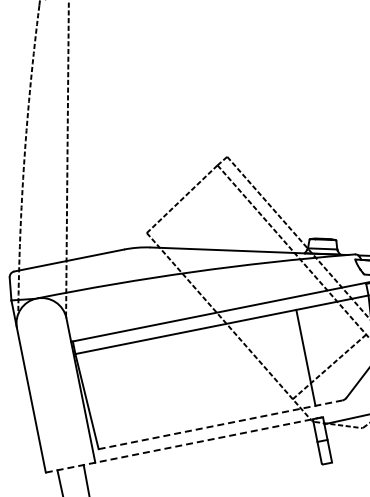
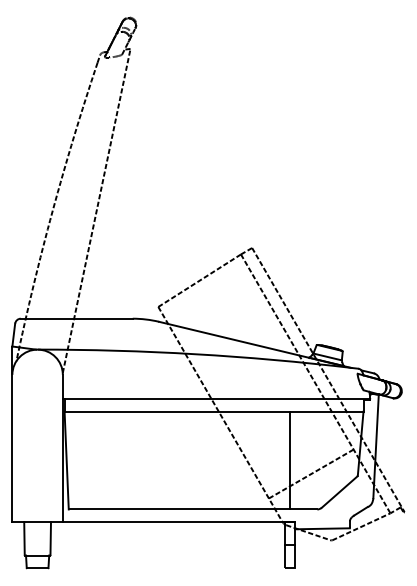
line: (220, 424) -> (193, 509), dashed -> solid
line: (185, 445) -> (154, 522), dashed -> solid

